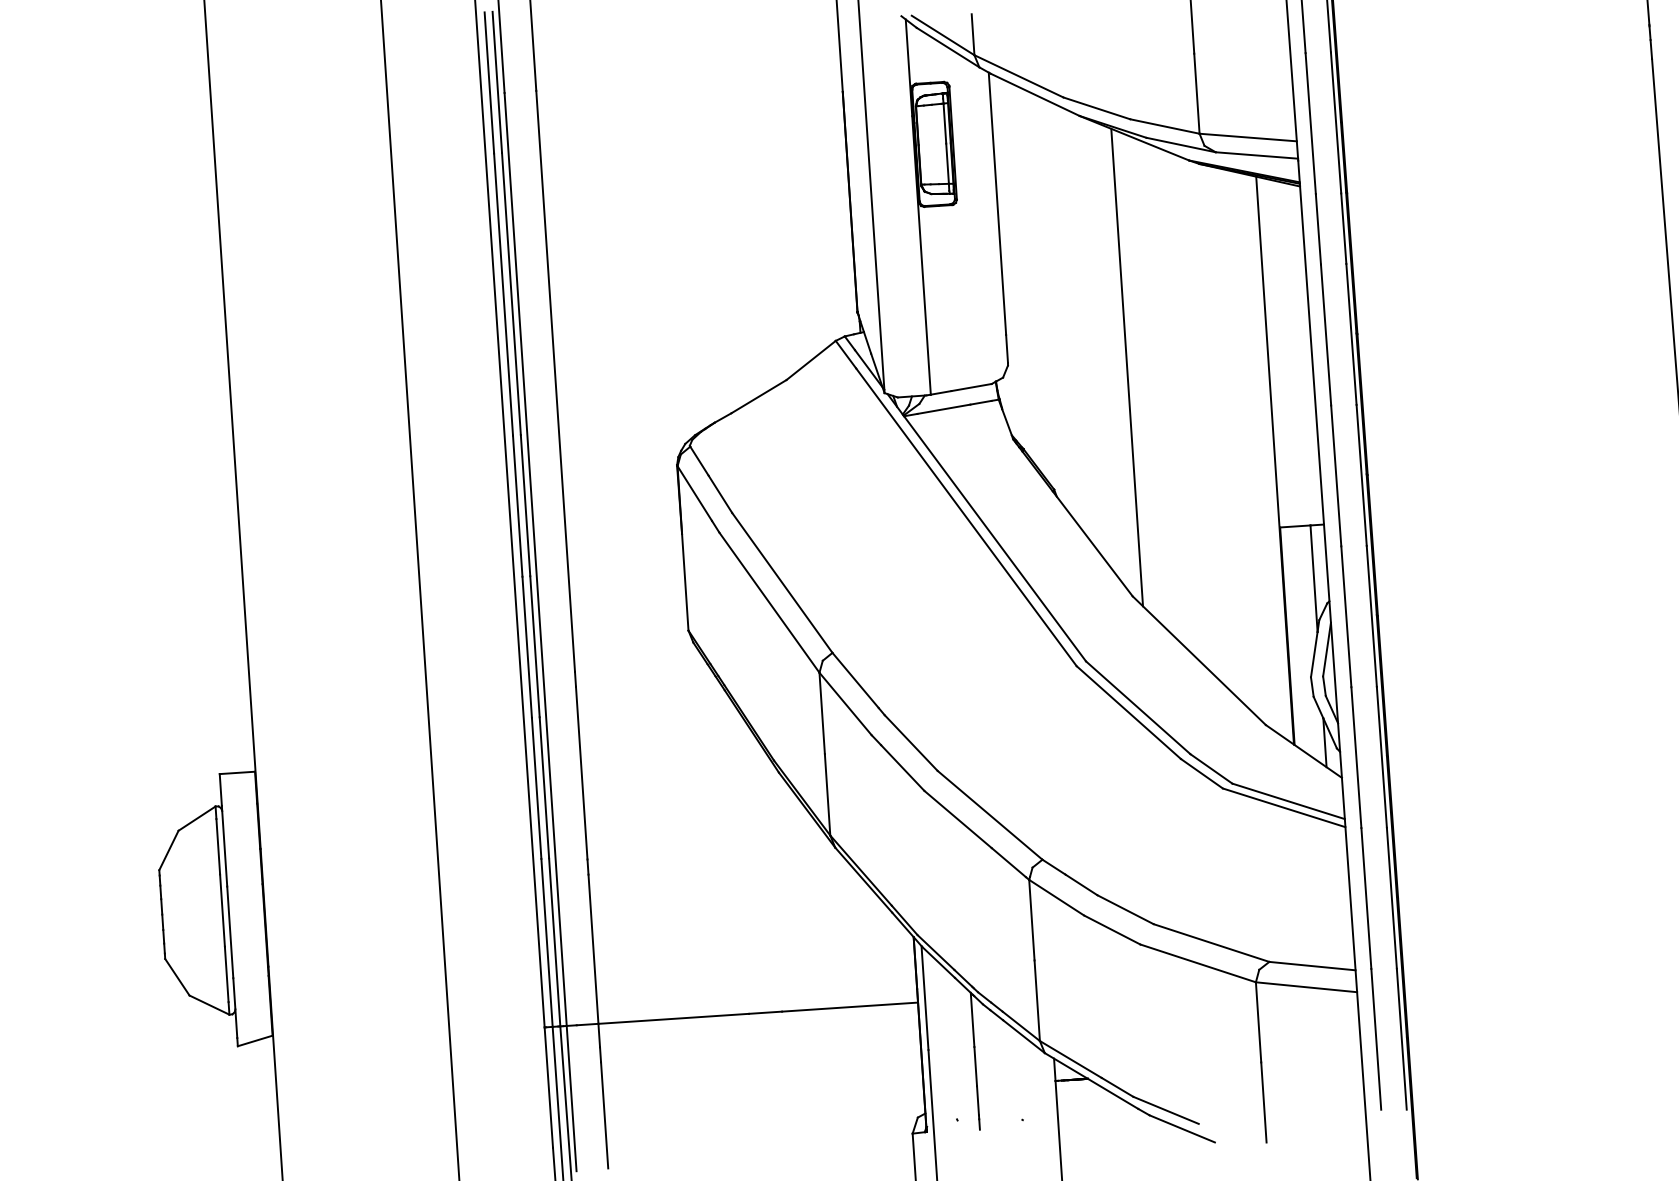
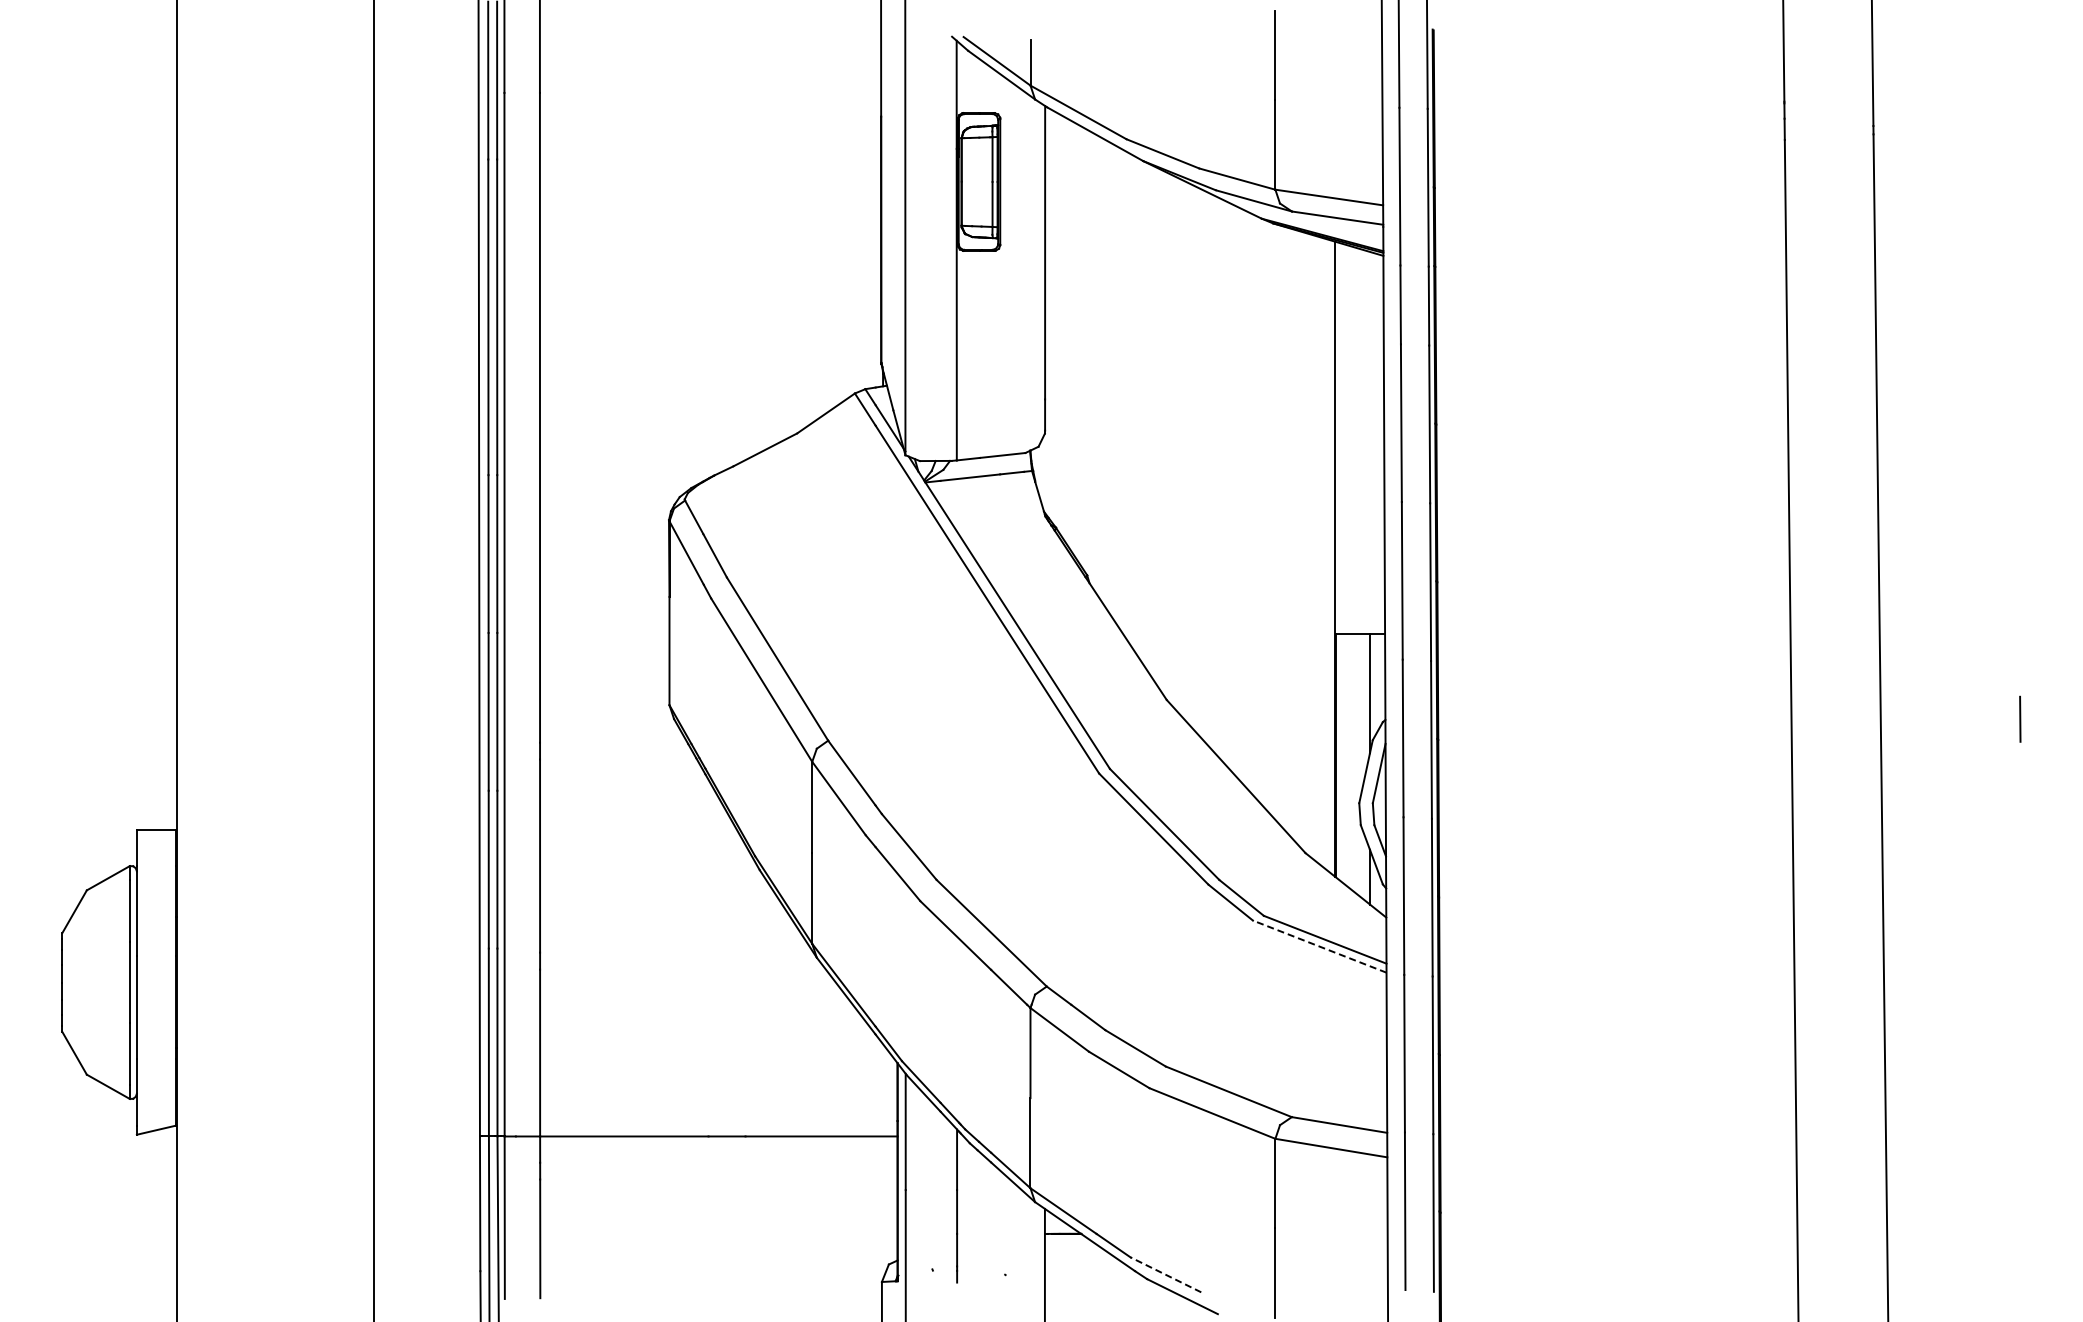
line: (1127, 367) -> (1177, 444), removed
line: (1283, 807) -> (1319, 946), solid -> dashed
line: (1165, 1110) -> (1165, 1274), solid -> dashed

